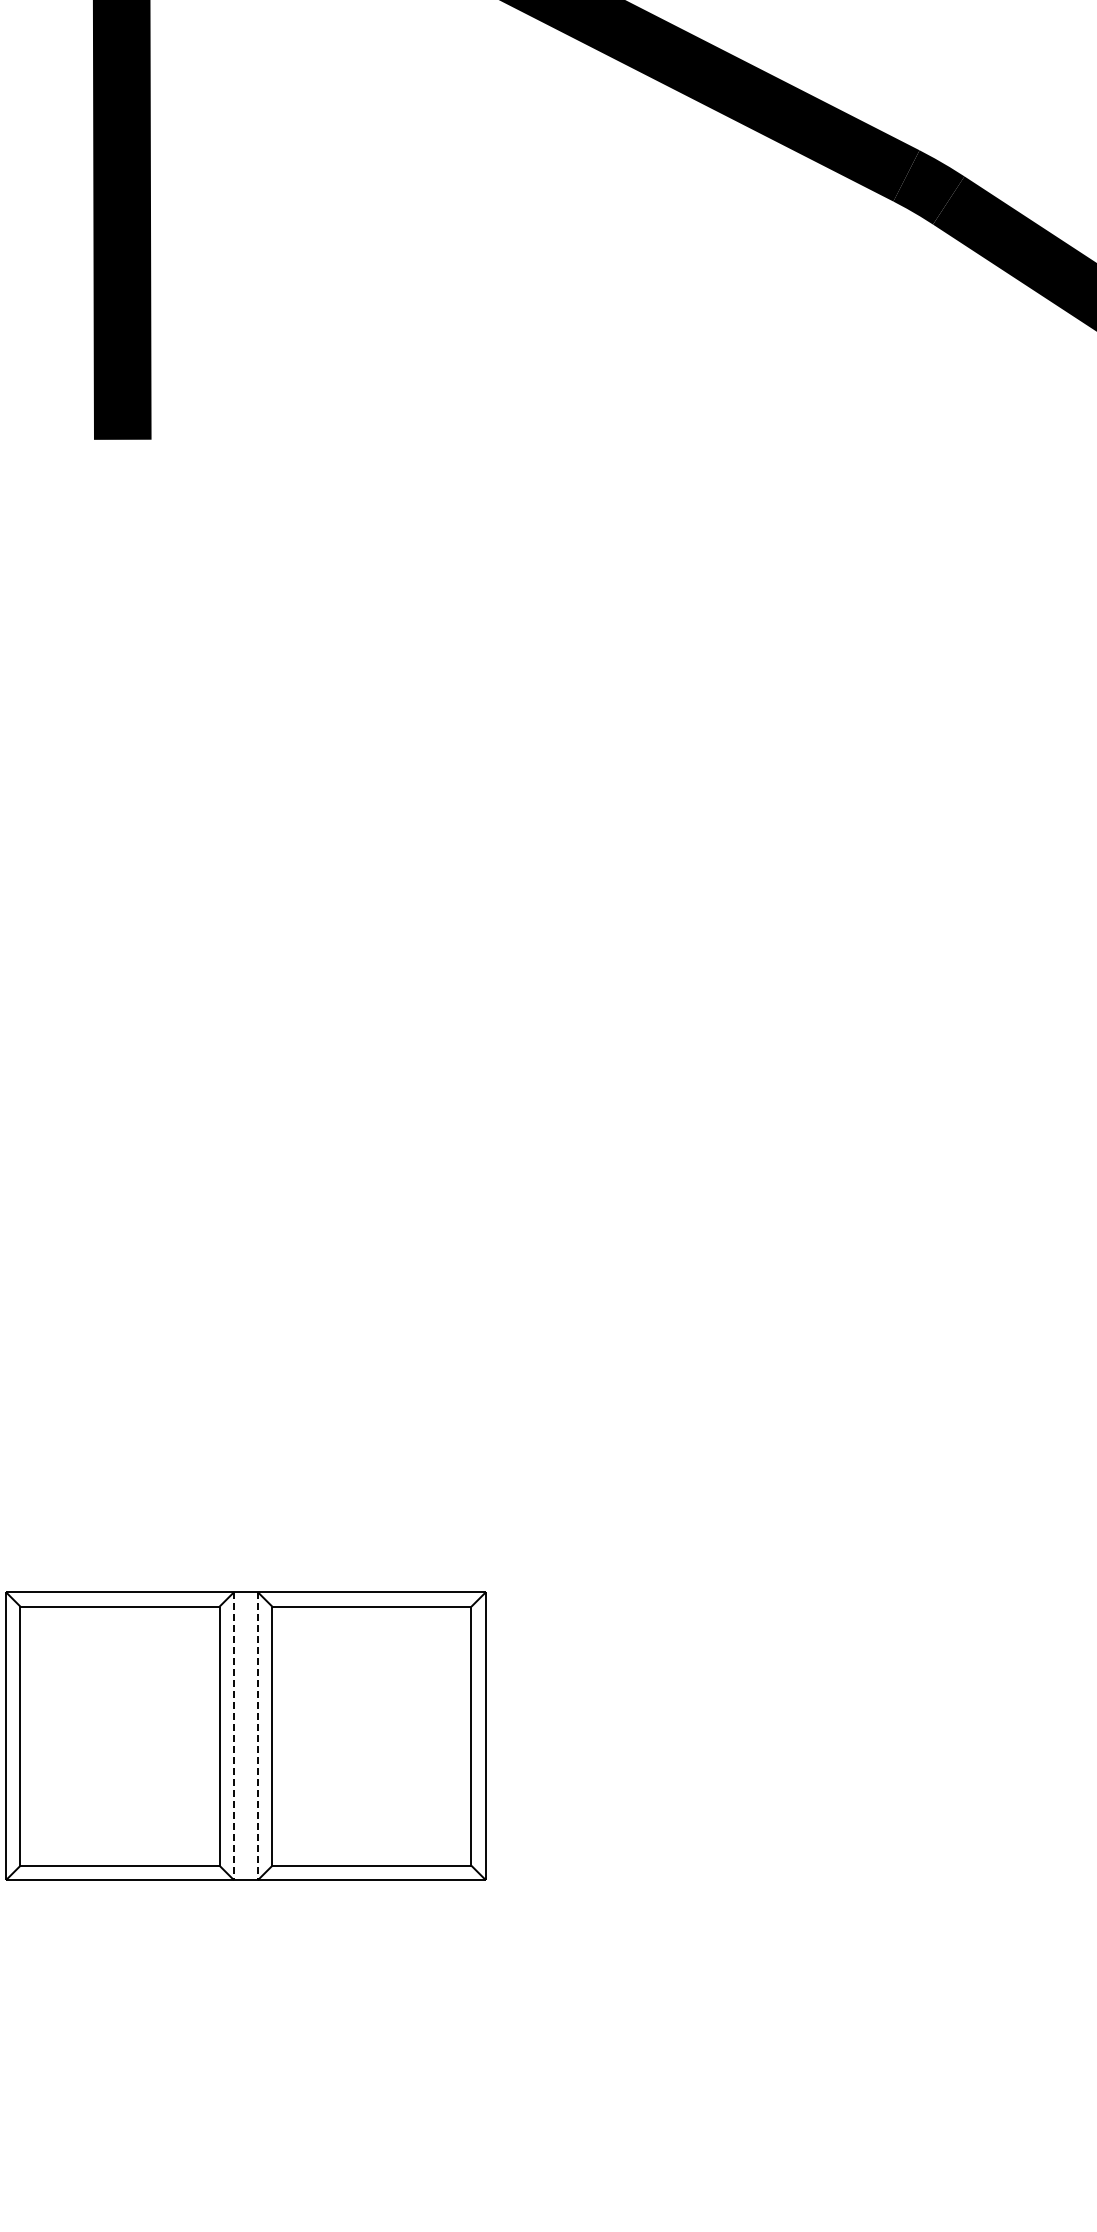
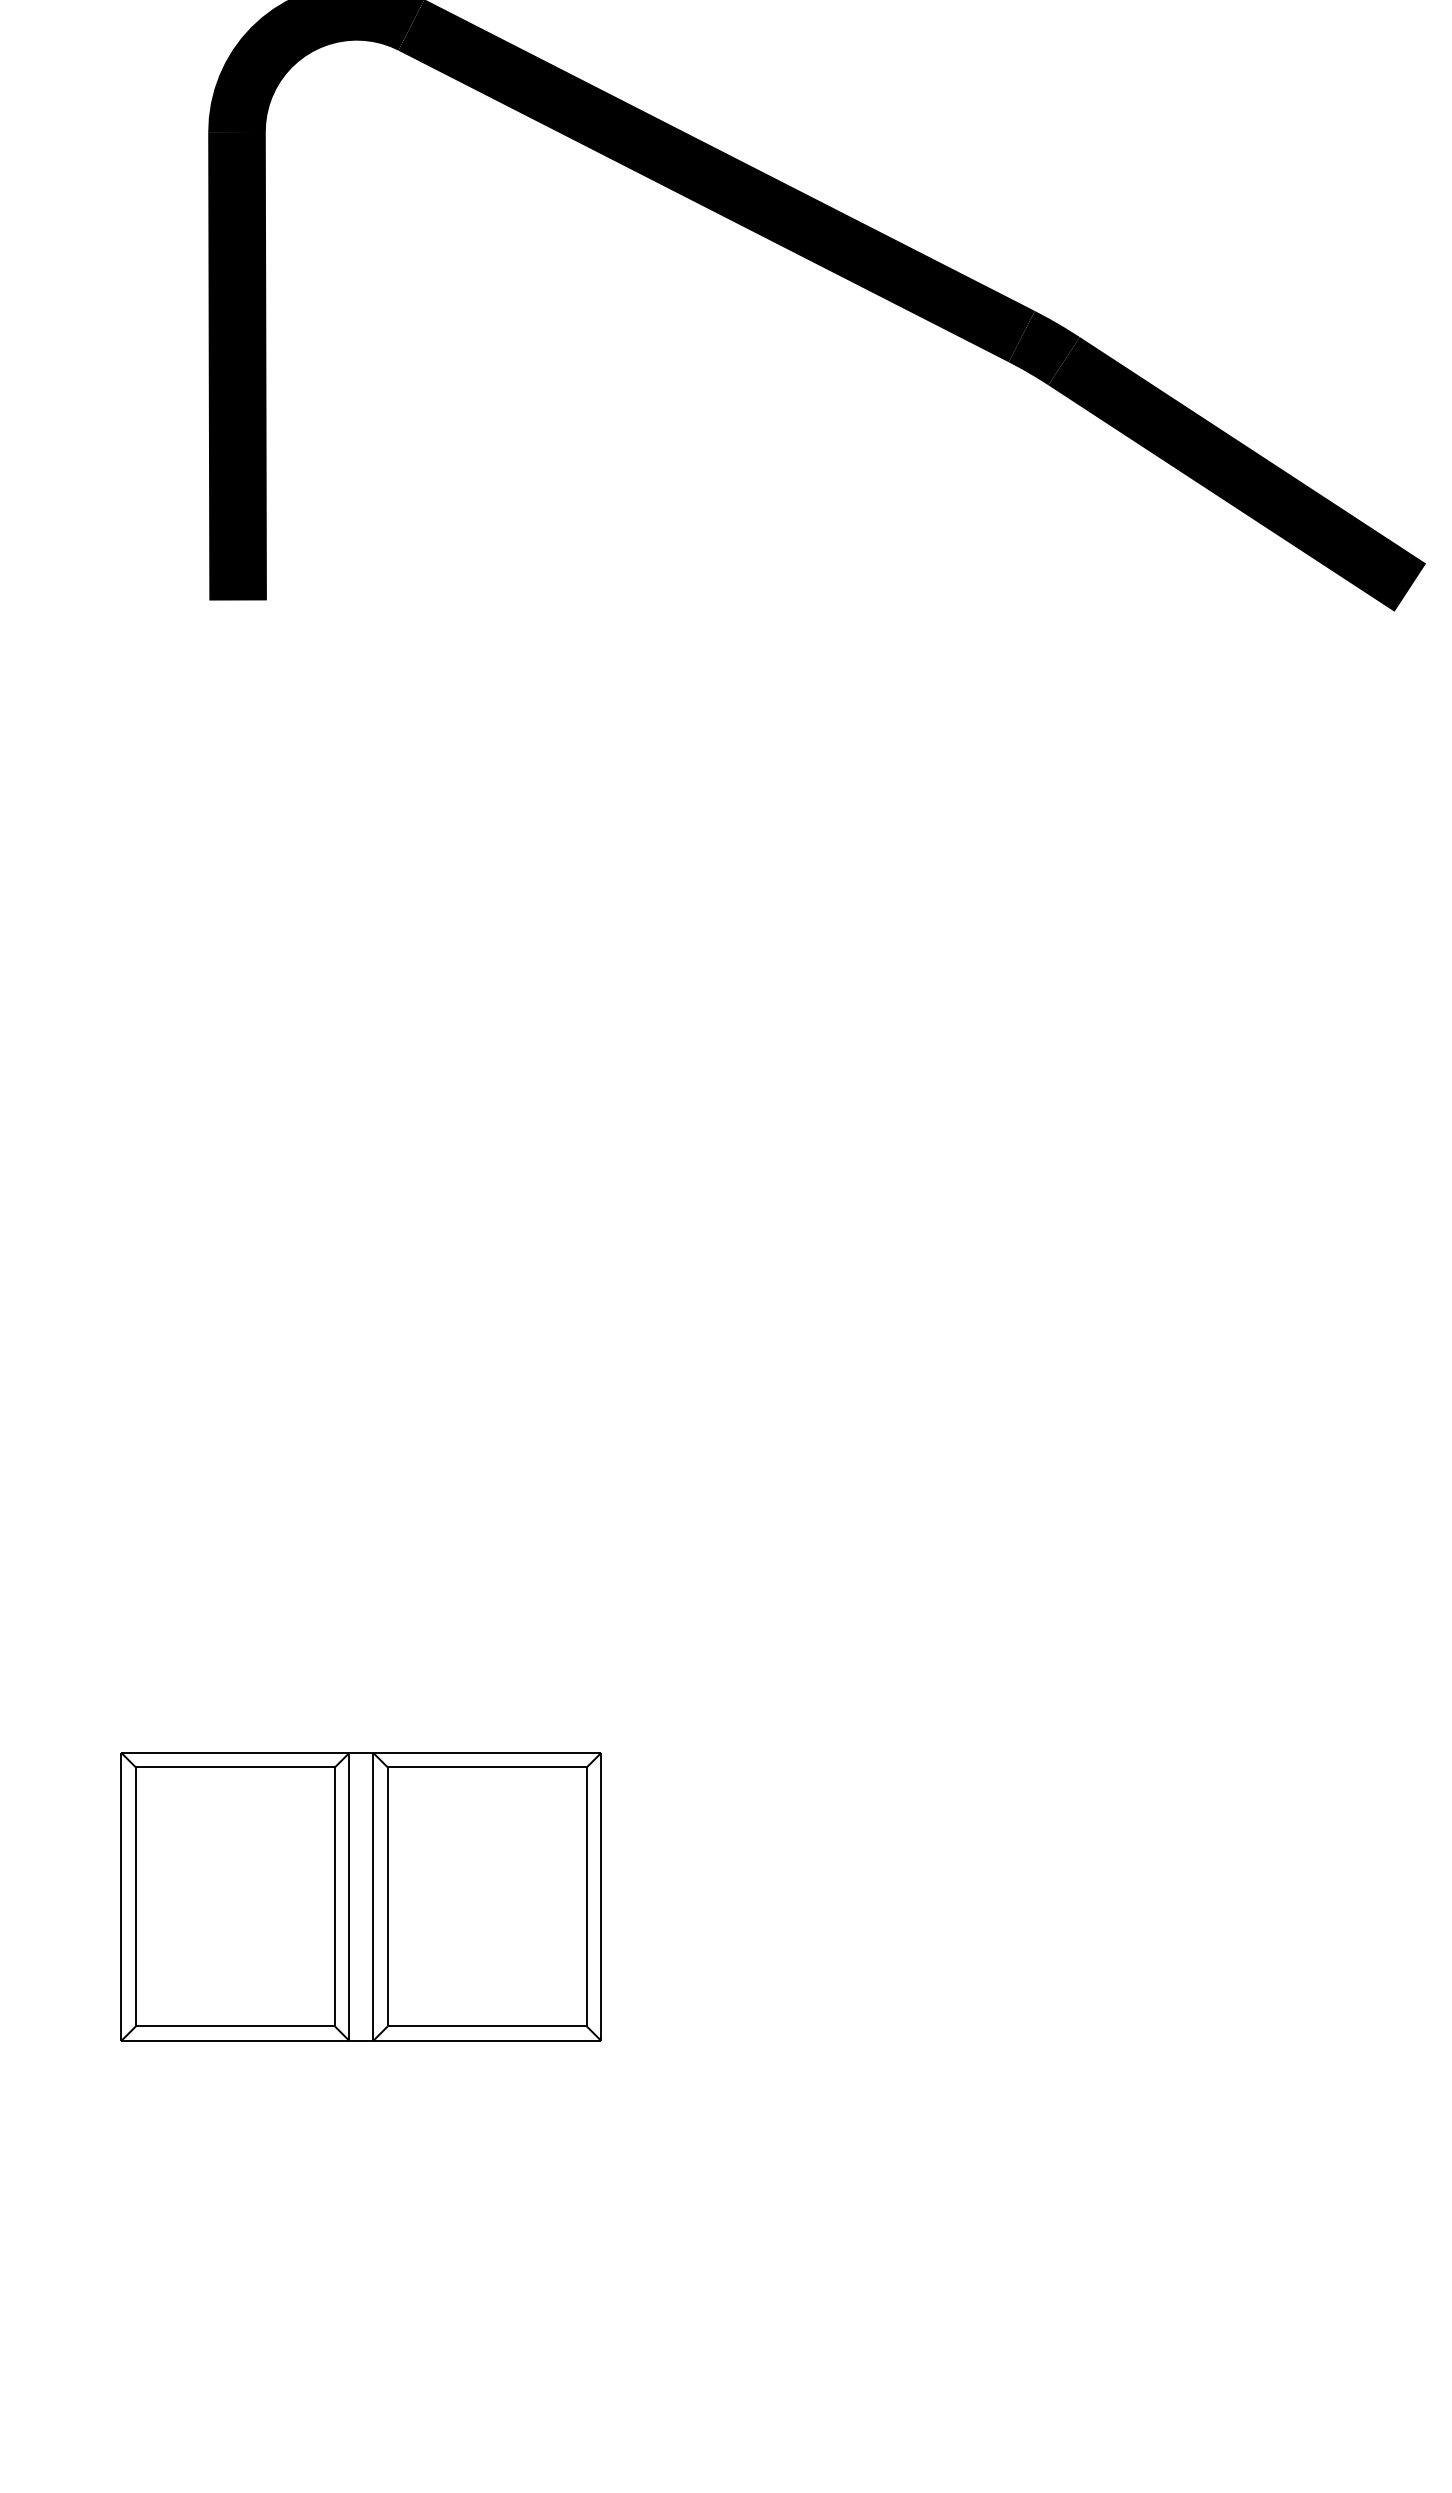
line: (234, 1735) -> (349, 1896), dashed -> solid
line: (258, 1735) -> (373, 1896), dashed -> solid

